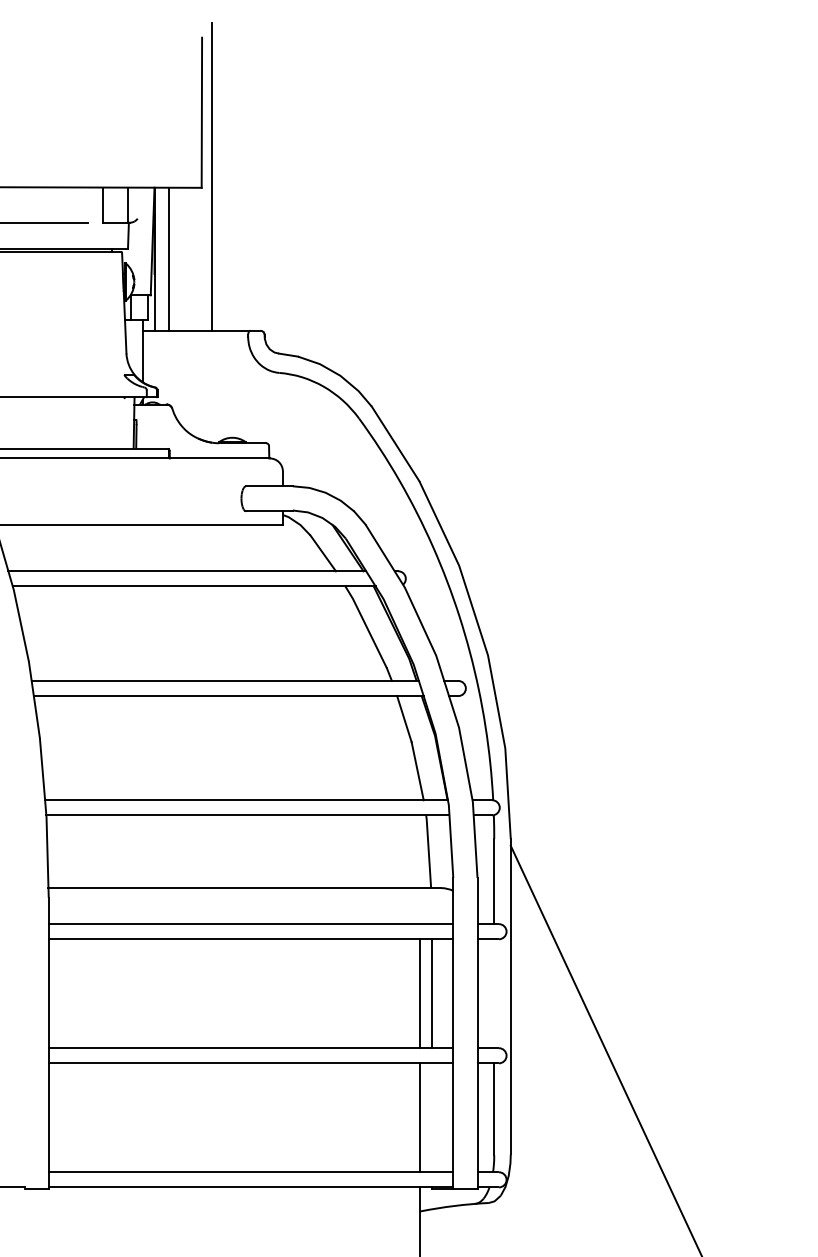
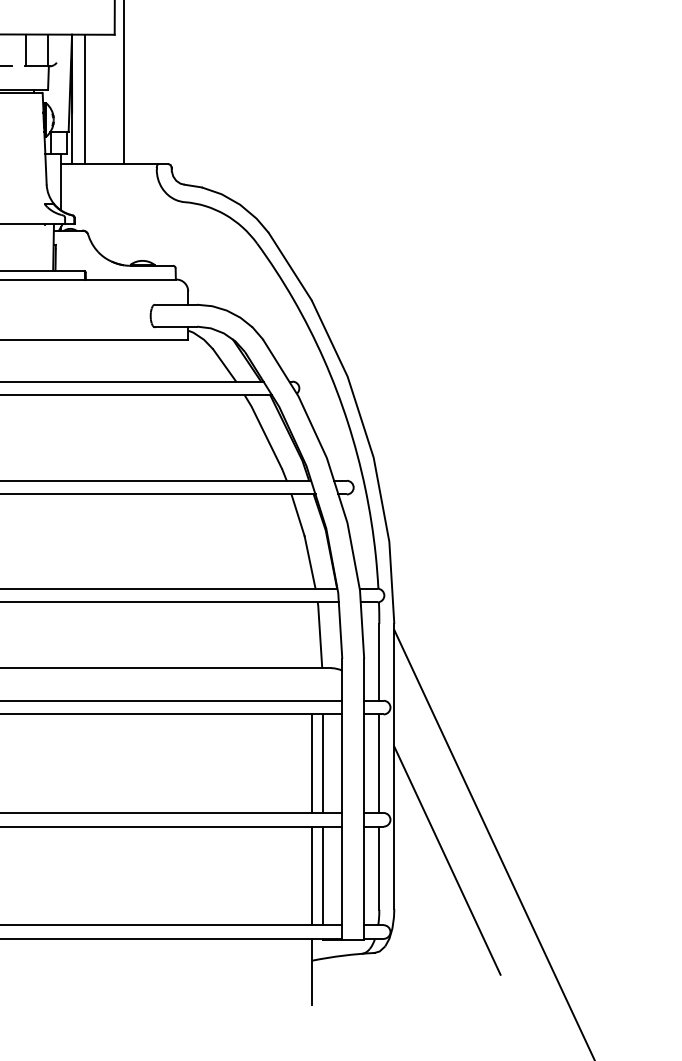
line: (494, 993) -> (379, 763), added
line: (569, 1100) -> (447, 860), added
line: (431, 1117) -> (322, 875), added

